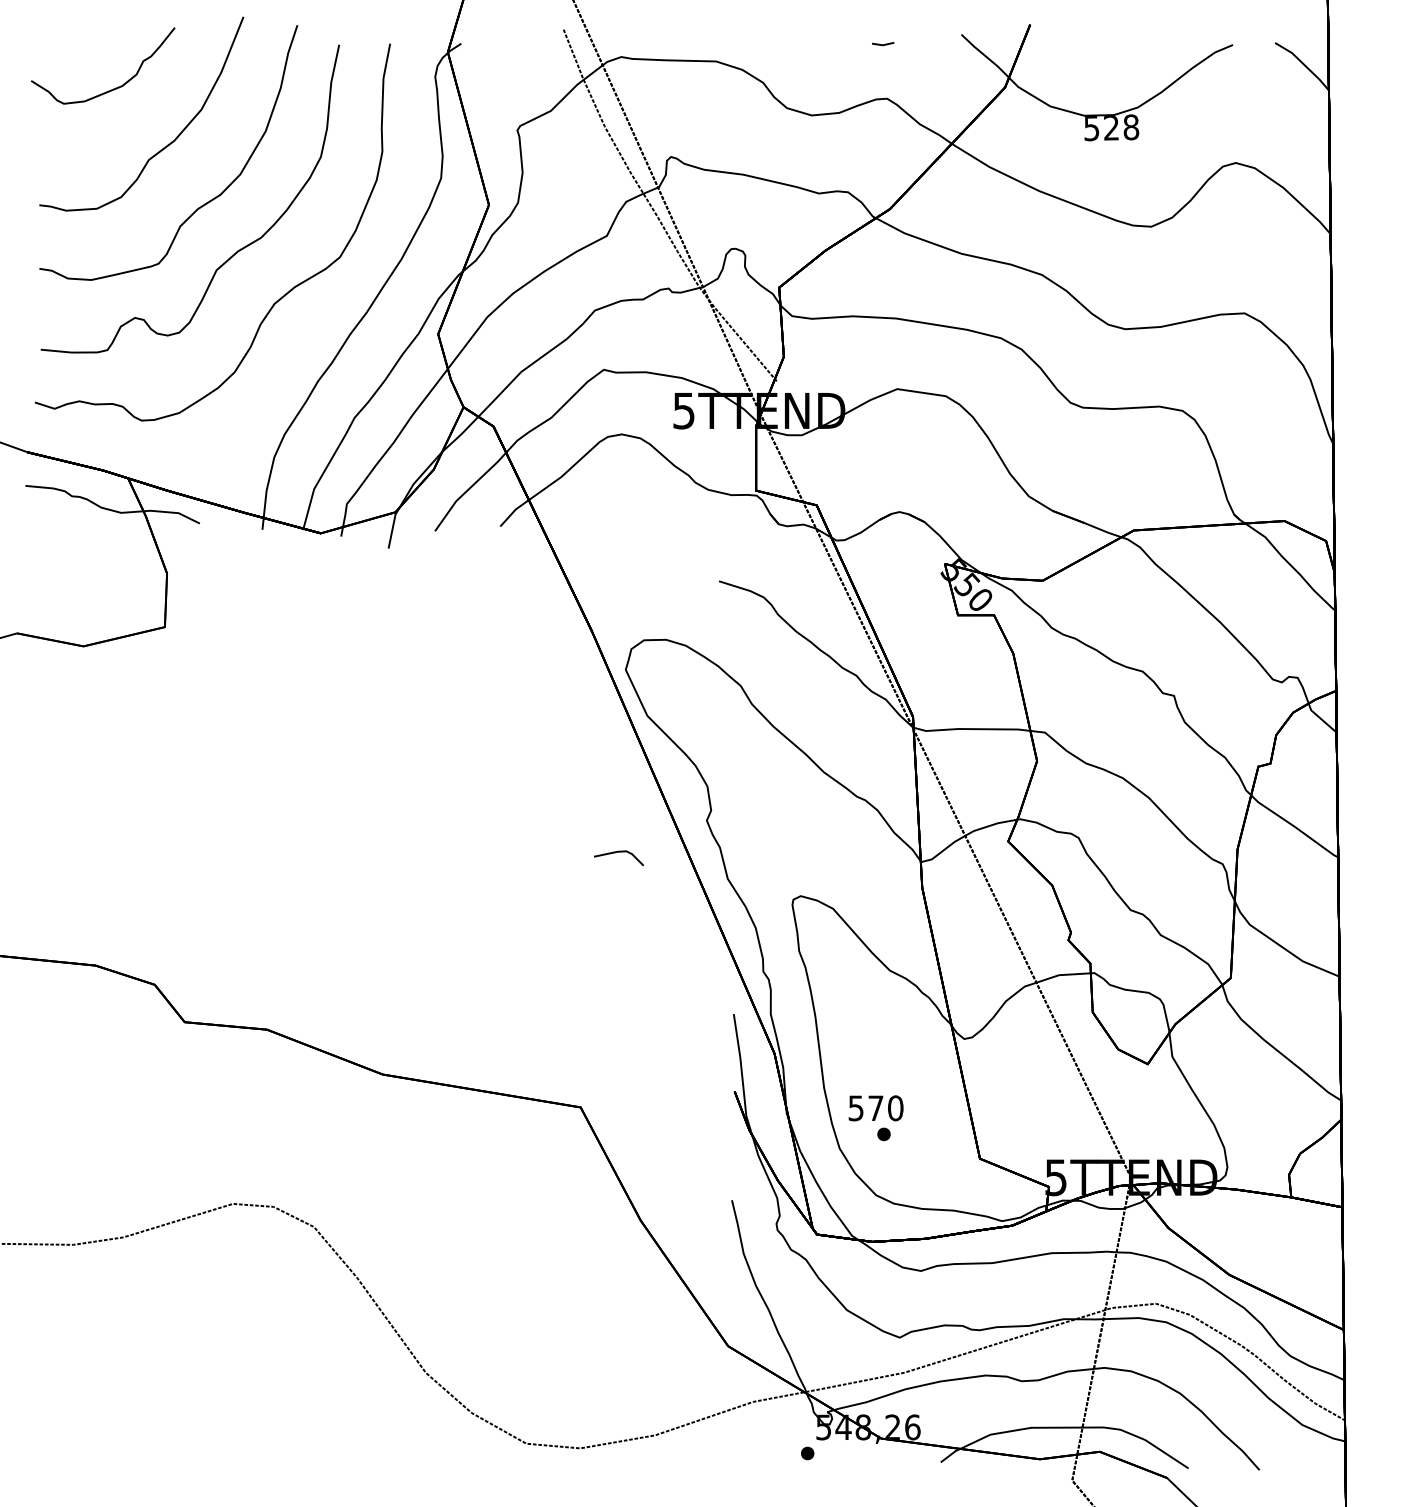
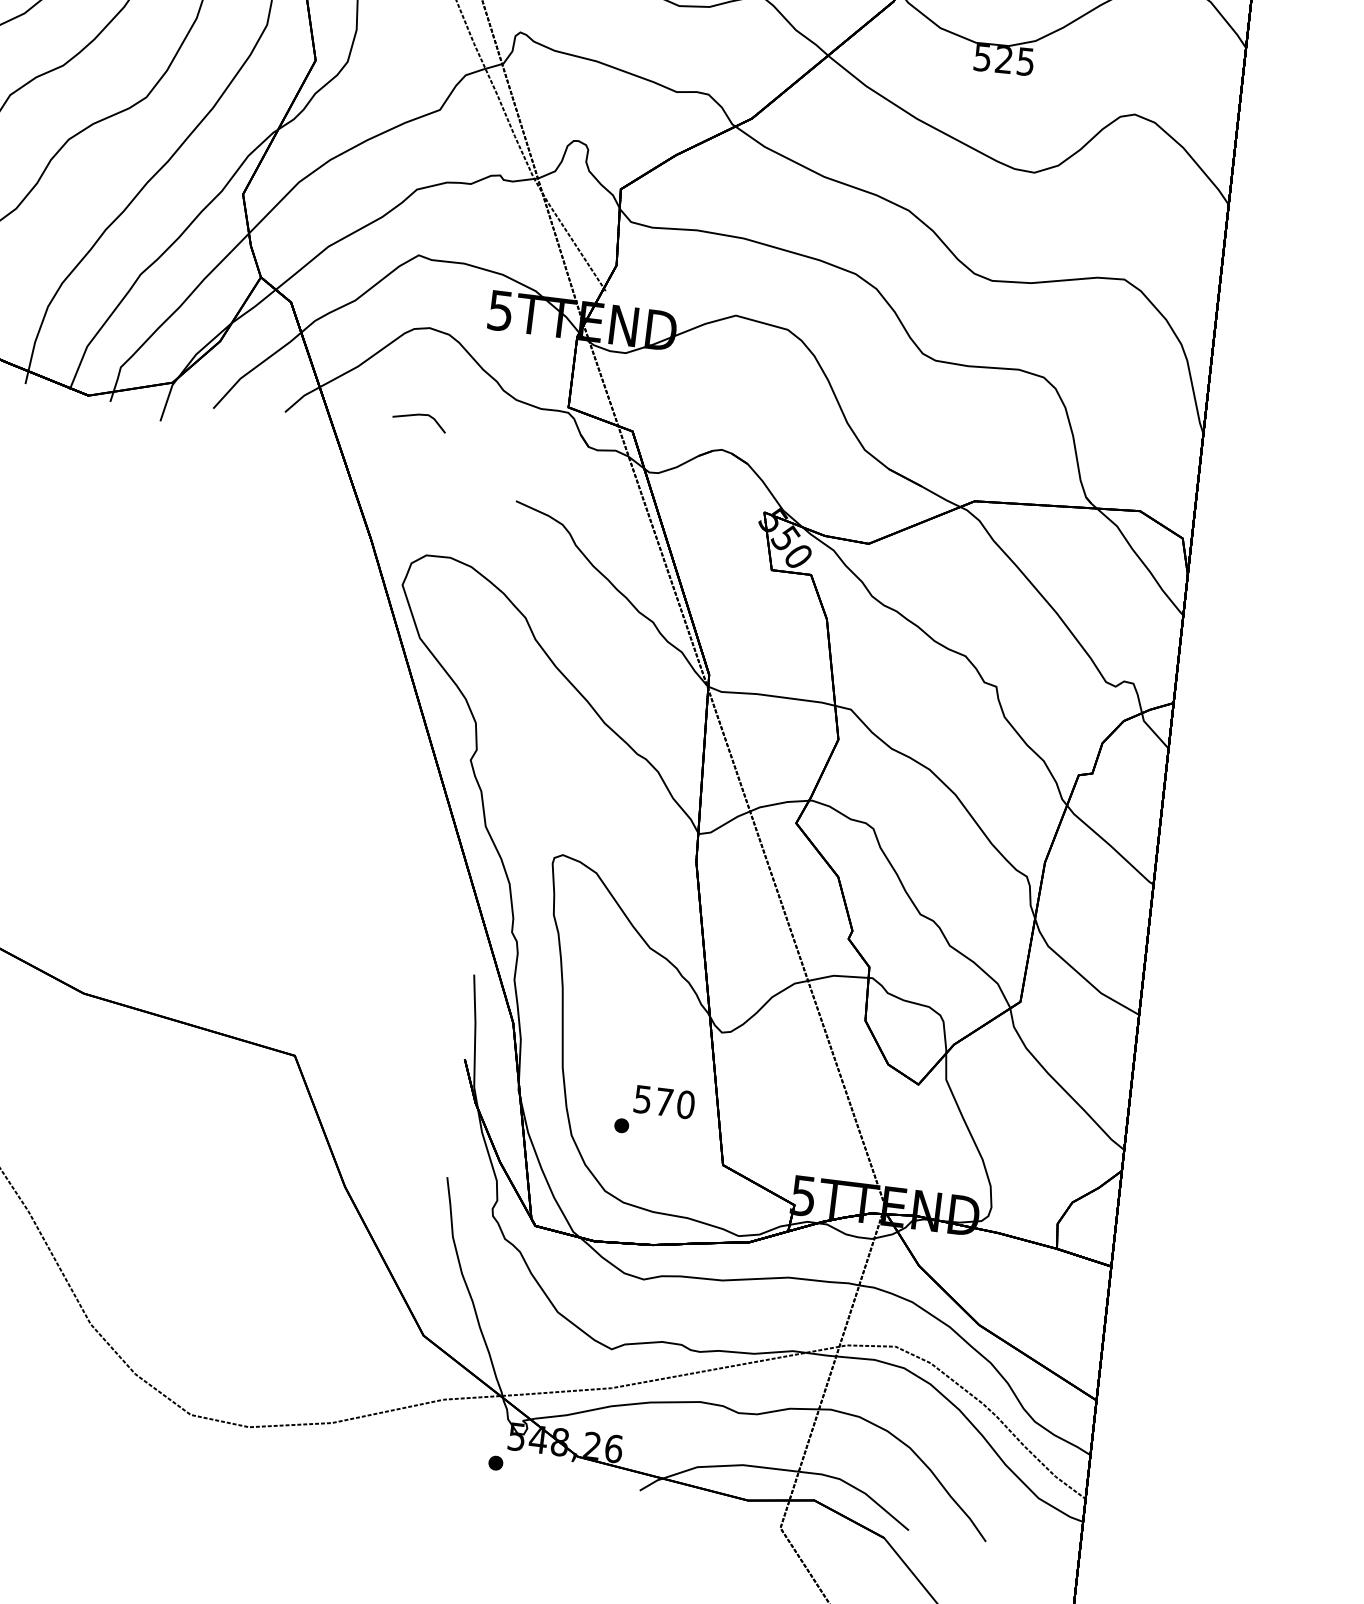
text: (1131, 127) -> (1026, 61), 528 -> 525
line: (618, 852) -> (419, 415), moved
text: (875, 1108) -> (663, 1102), moved

